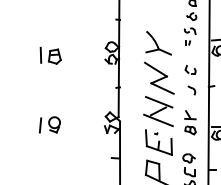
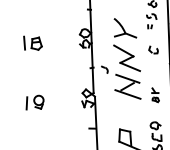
part: (191, 90) -> (104, 69), moved
part: (190, 122) -> (155, 94), size x0.7
part: (158, 142) -> (128, 113), removed

